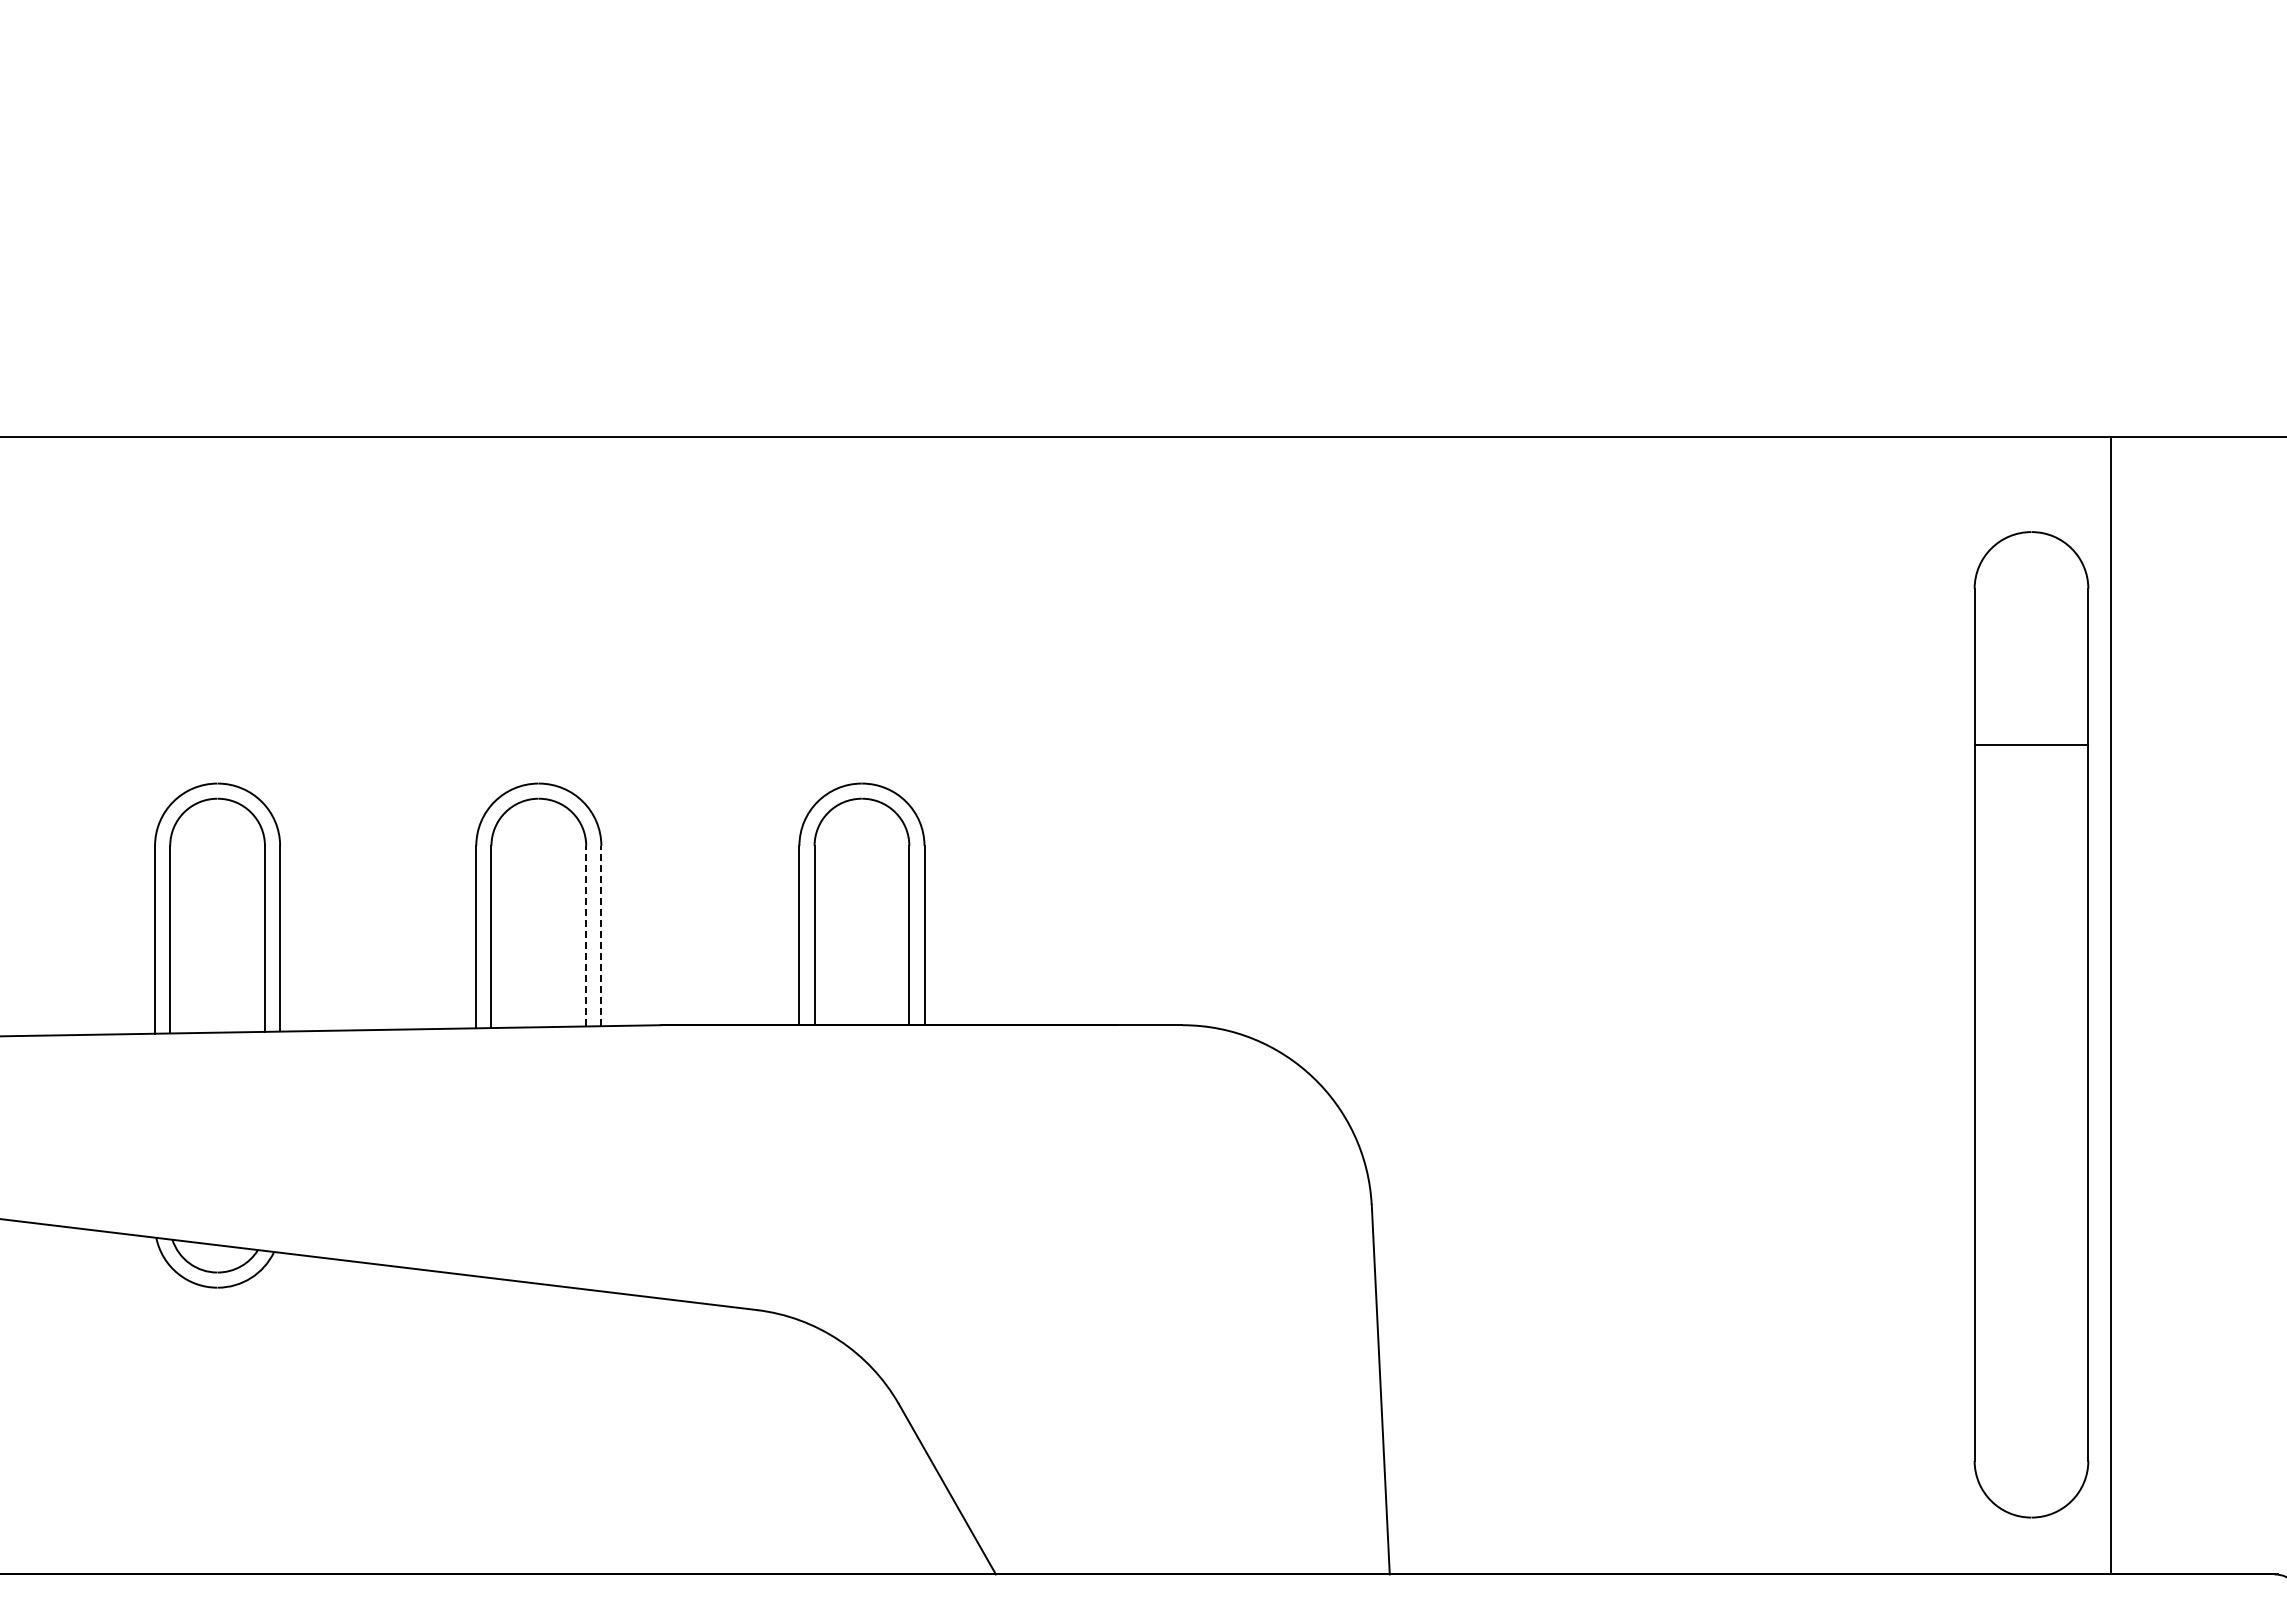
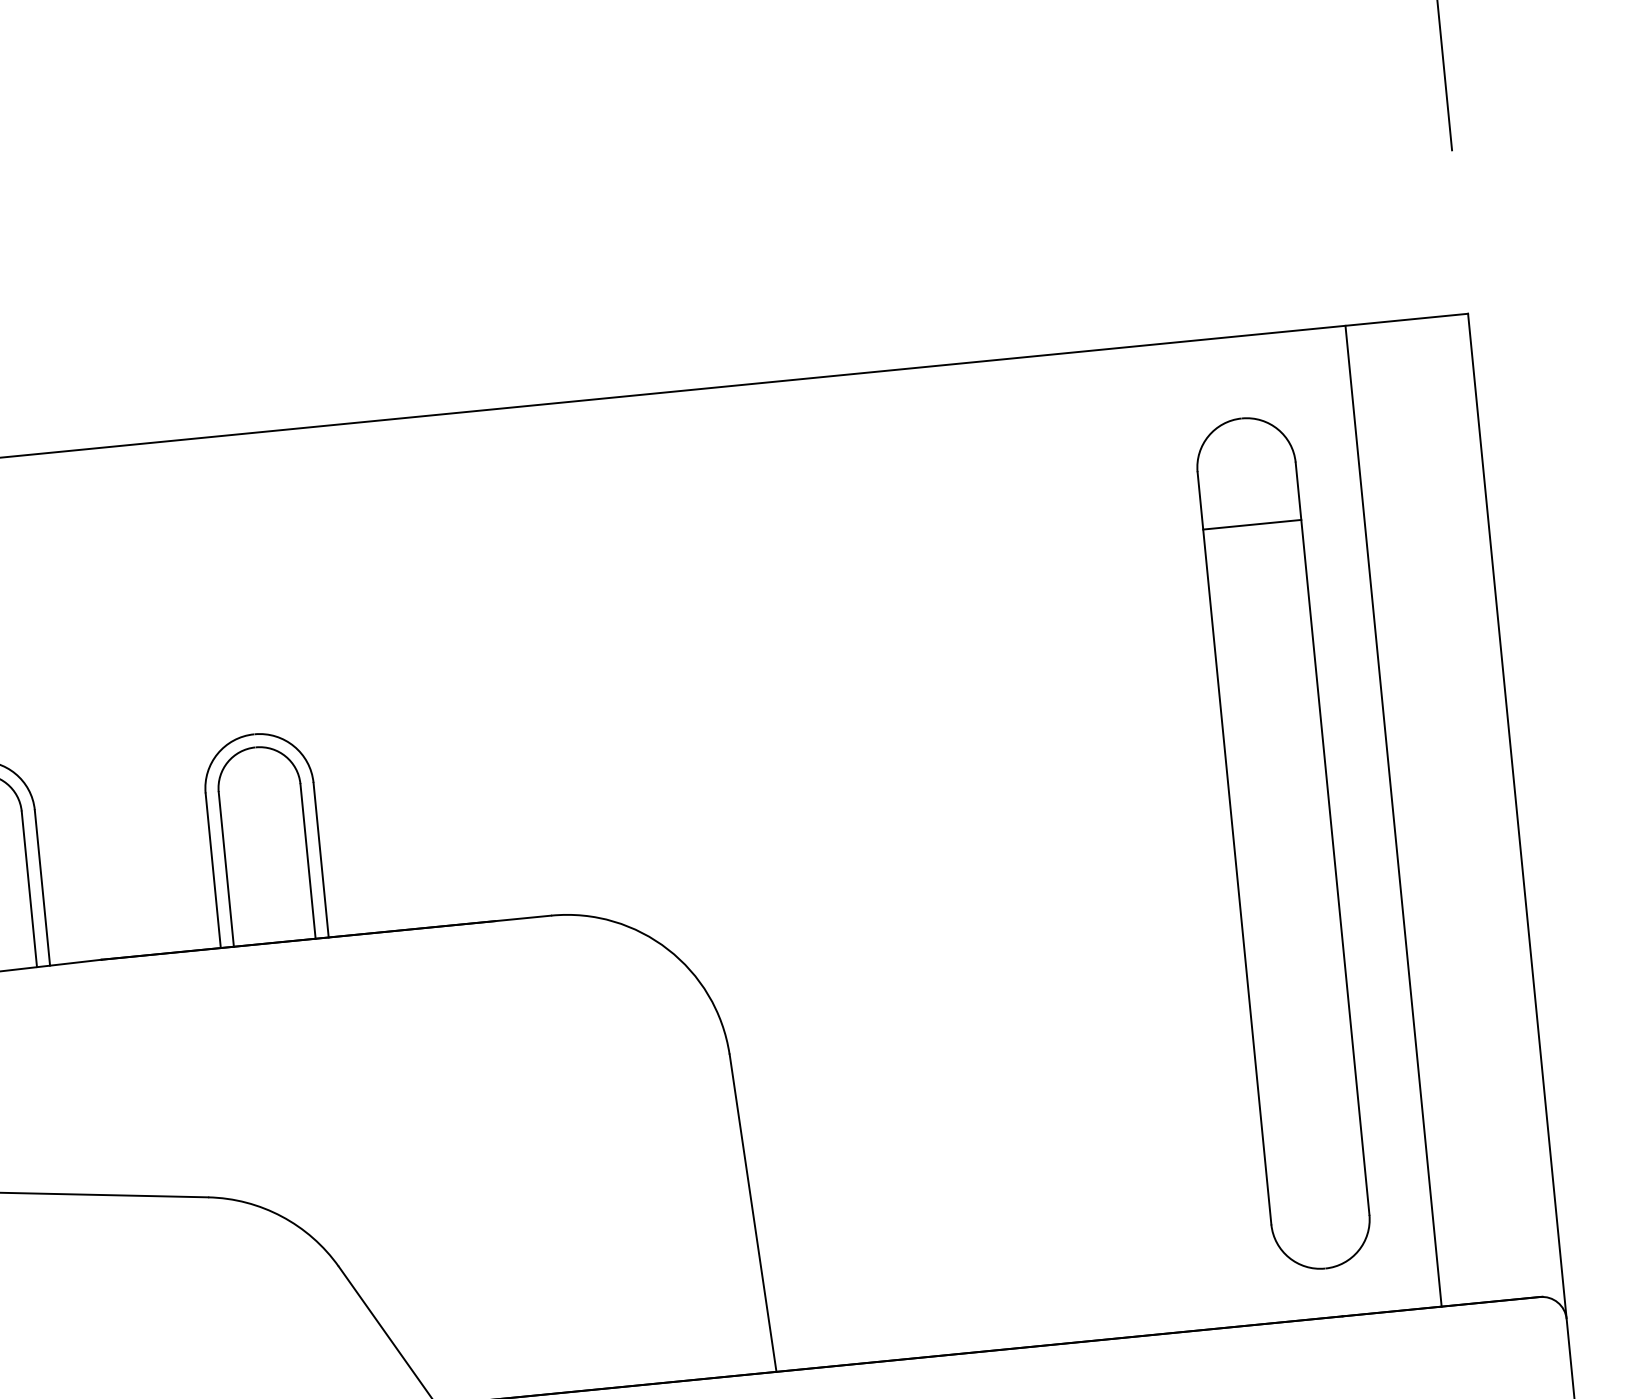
line: (2031, 745) -> (1252, 524), moved
line: (586, 935) -> (29, 888), dashed -> solid
line: (601, 935) -> (42, 887), dashed -> solid
line: (2110, 1005) -> (1393, 815), moved

